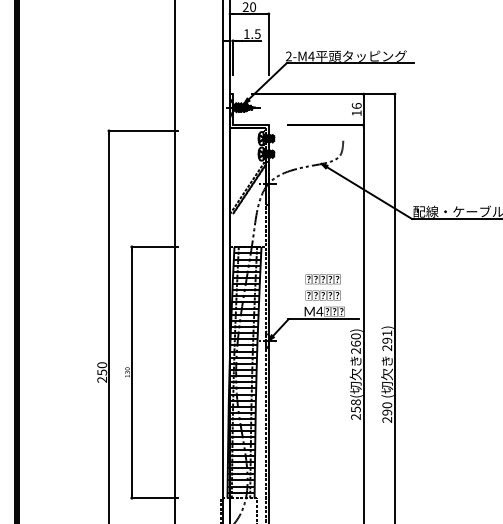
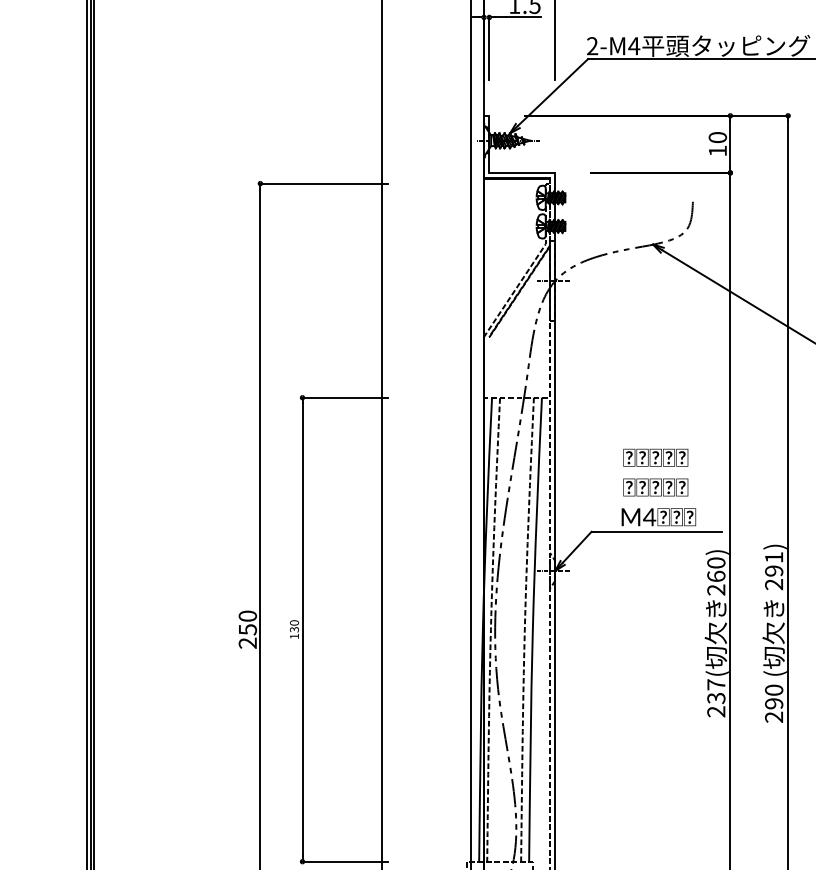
text: (356, 105) -> (717, 136), 16 -> 10
hatch: (244, 369) -> (510, 624), removed
text: (355, 405) -> (715, 690), 258( -> 237(

